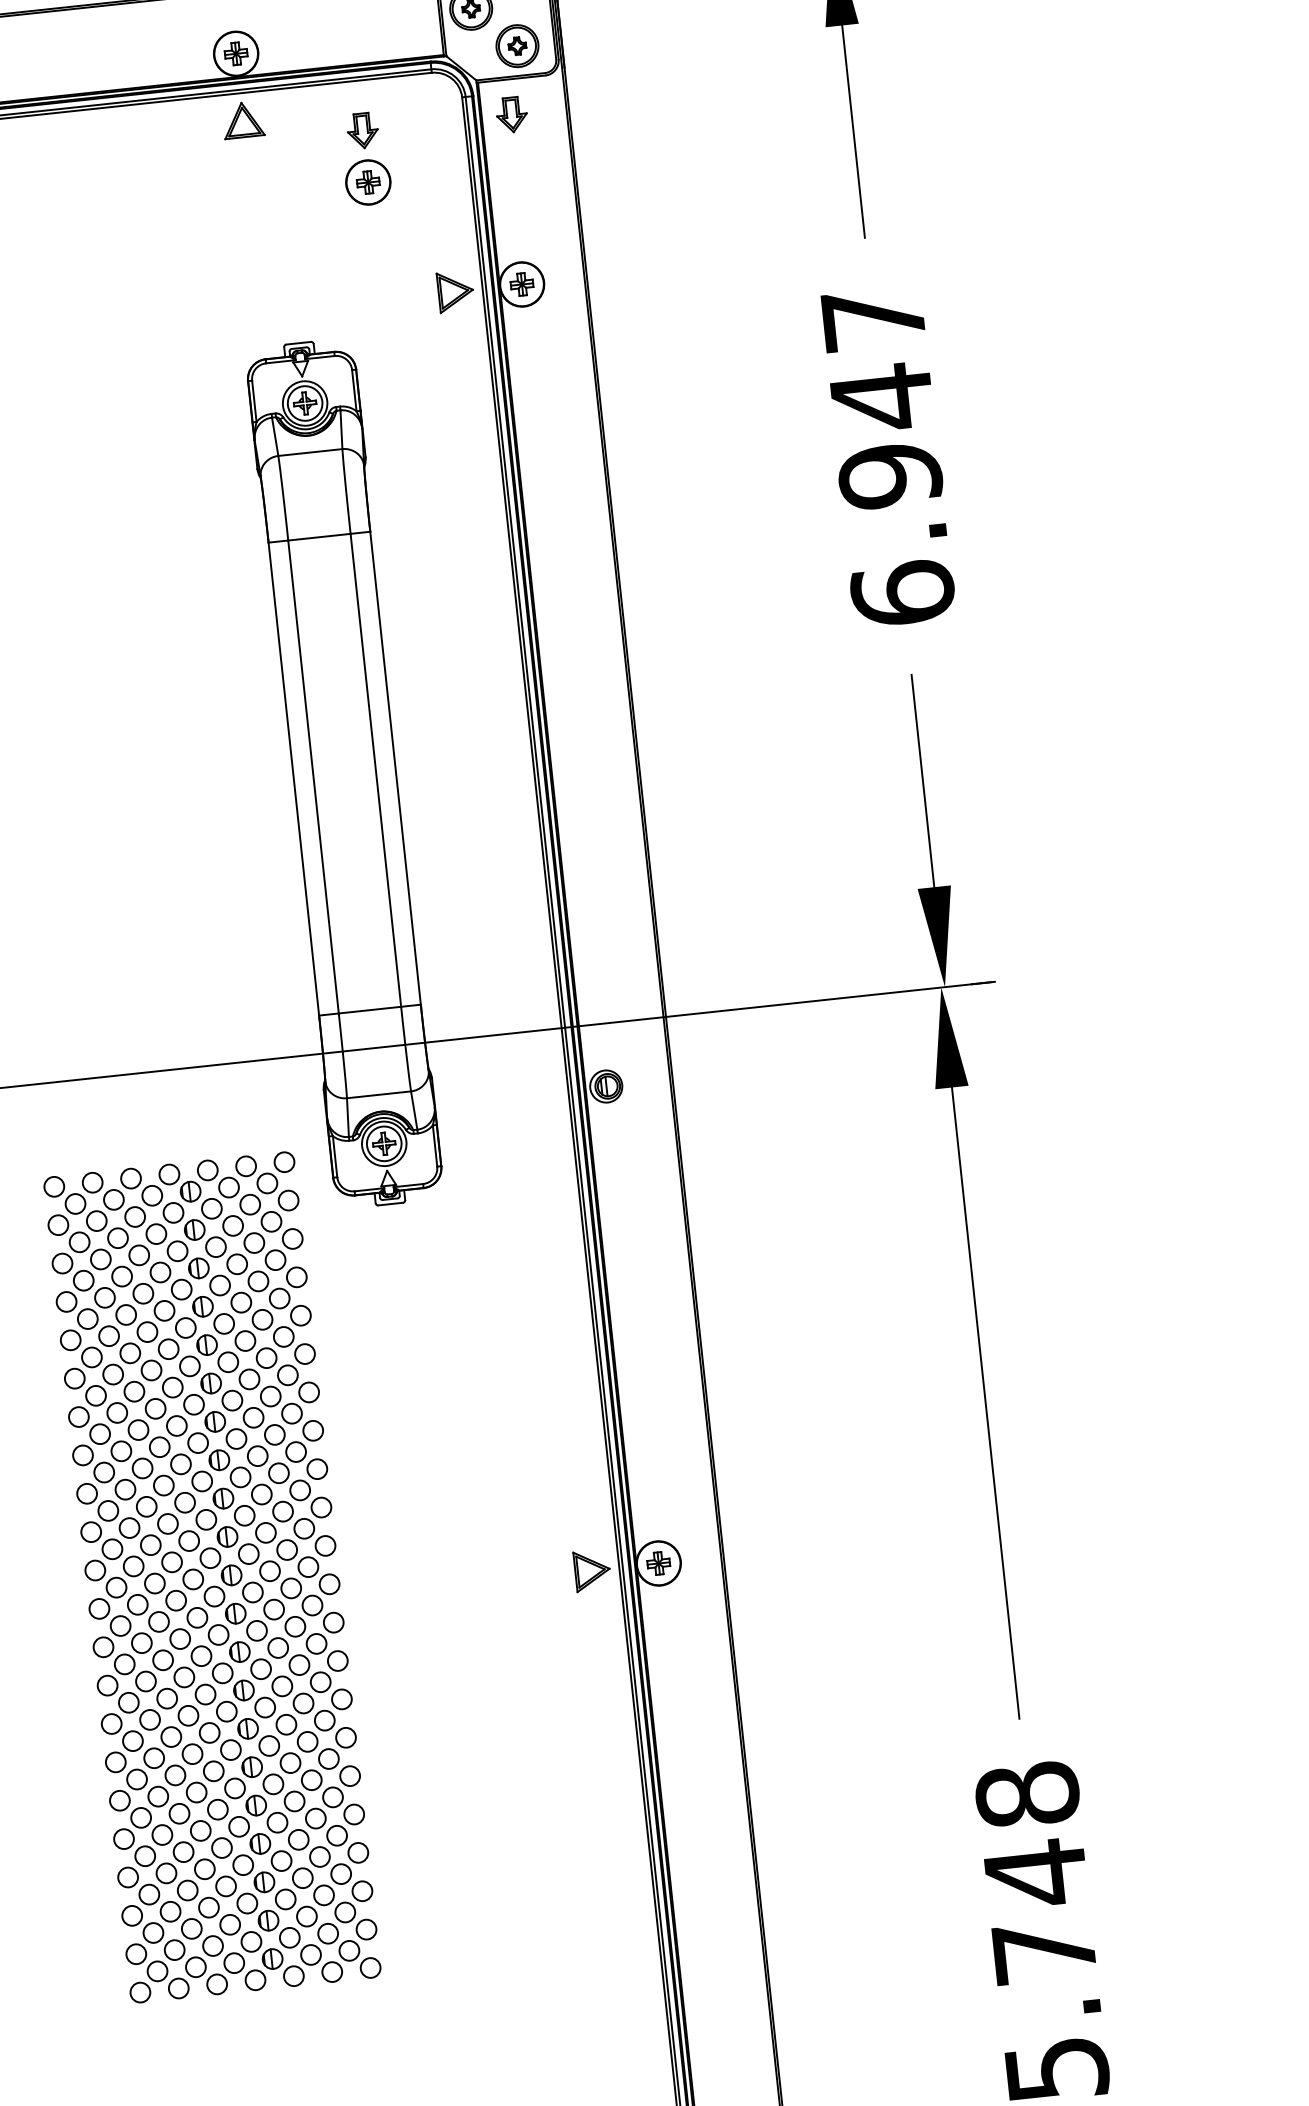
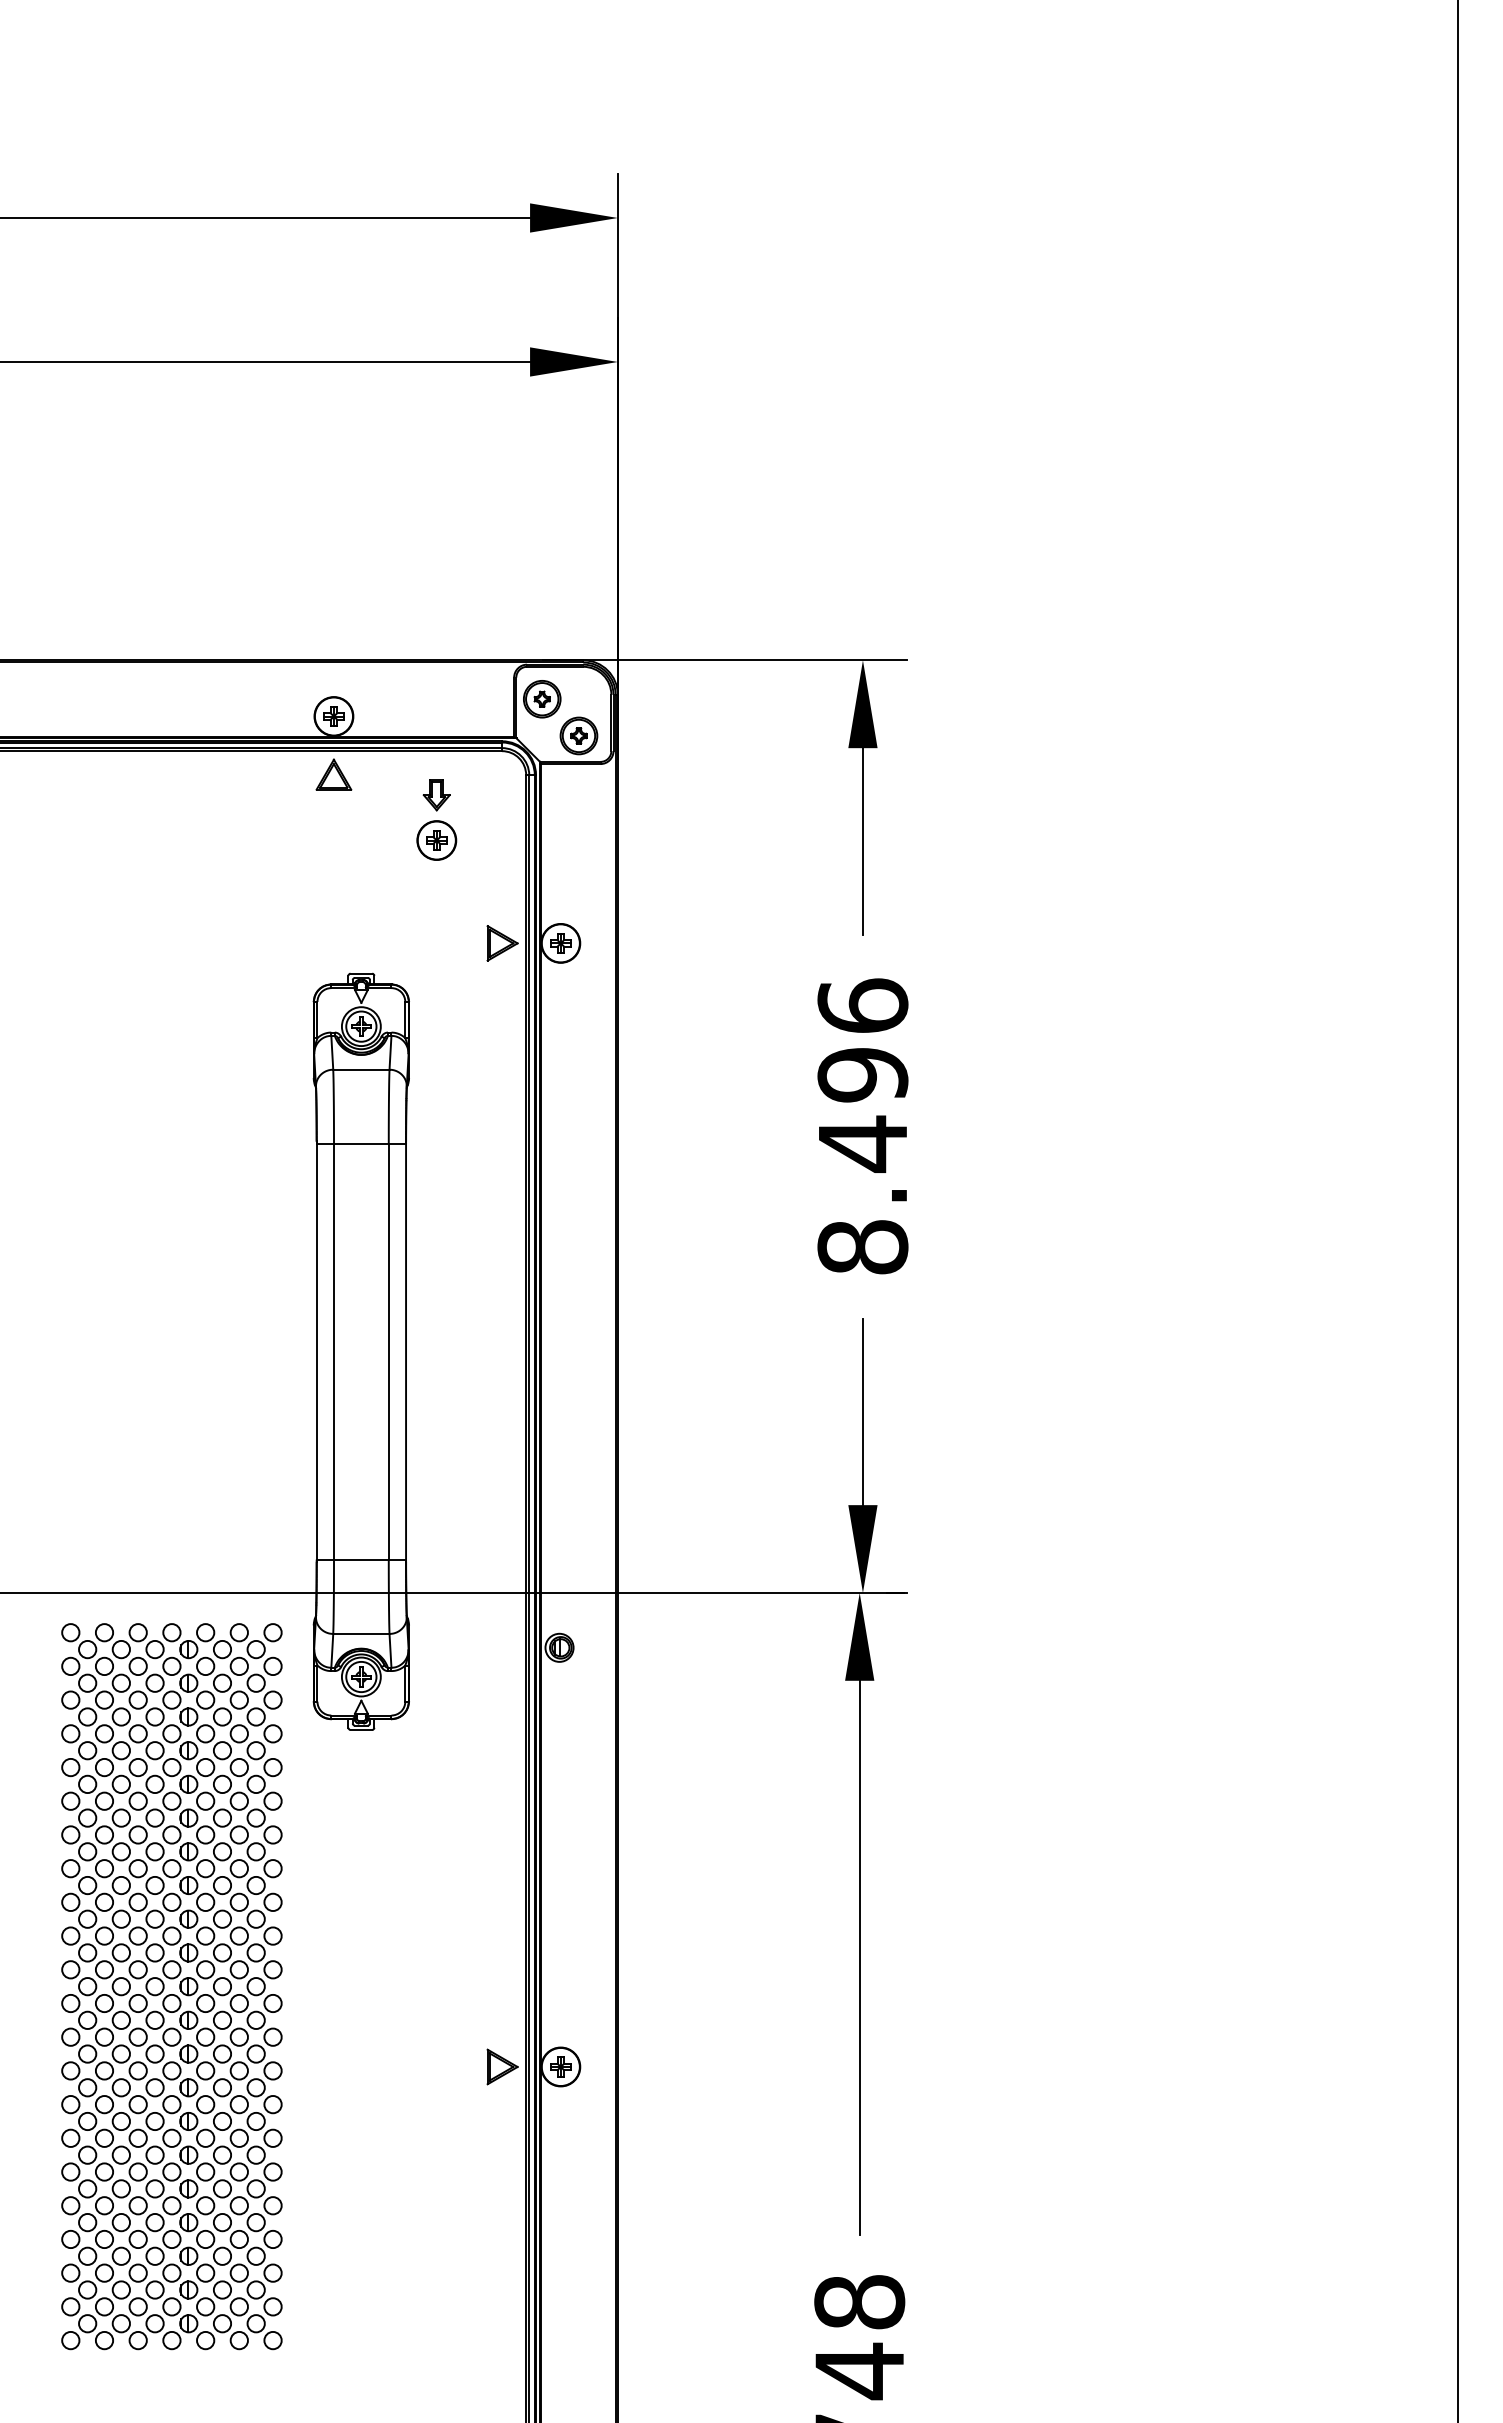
part: (511, 115) -> (567, 795), removed
text: (887, 456) -> (862, 1126), 6.947 -> 8.496
part: (211, 1569) -> (171, 1979), moved

